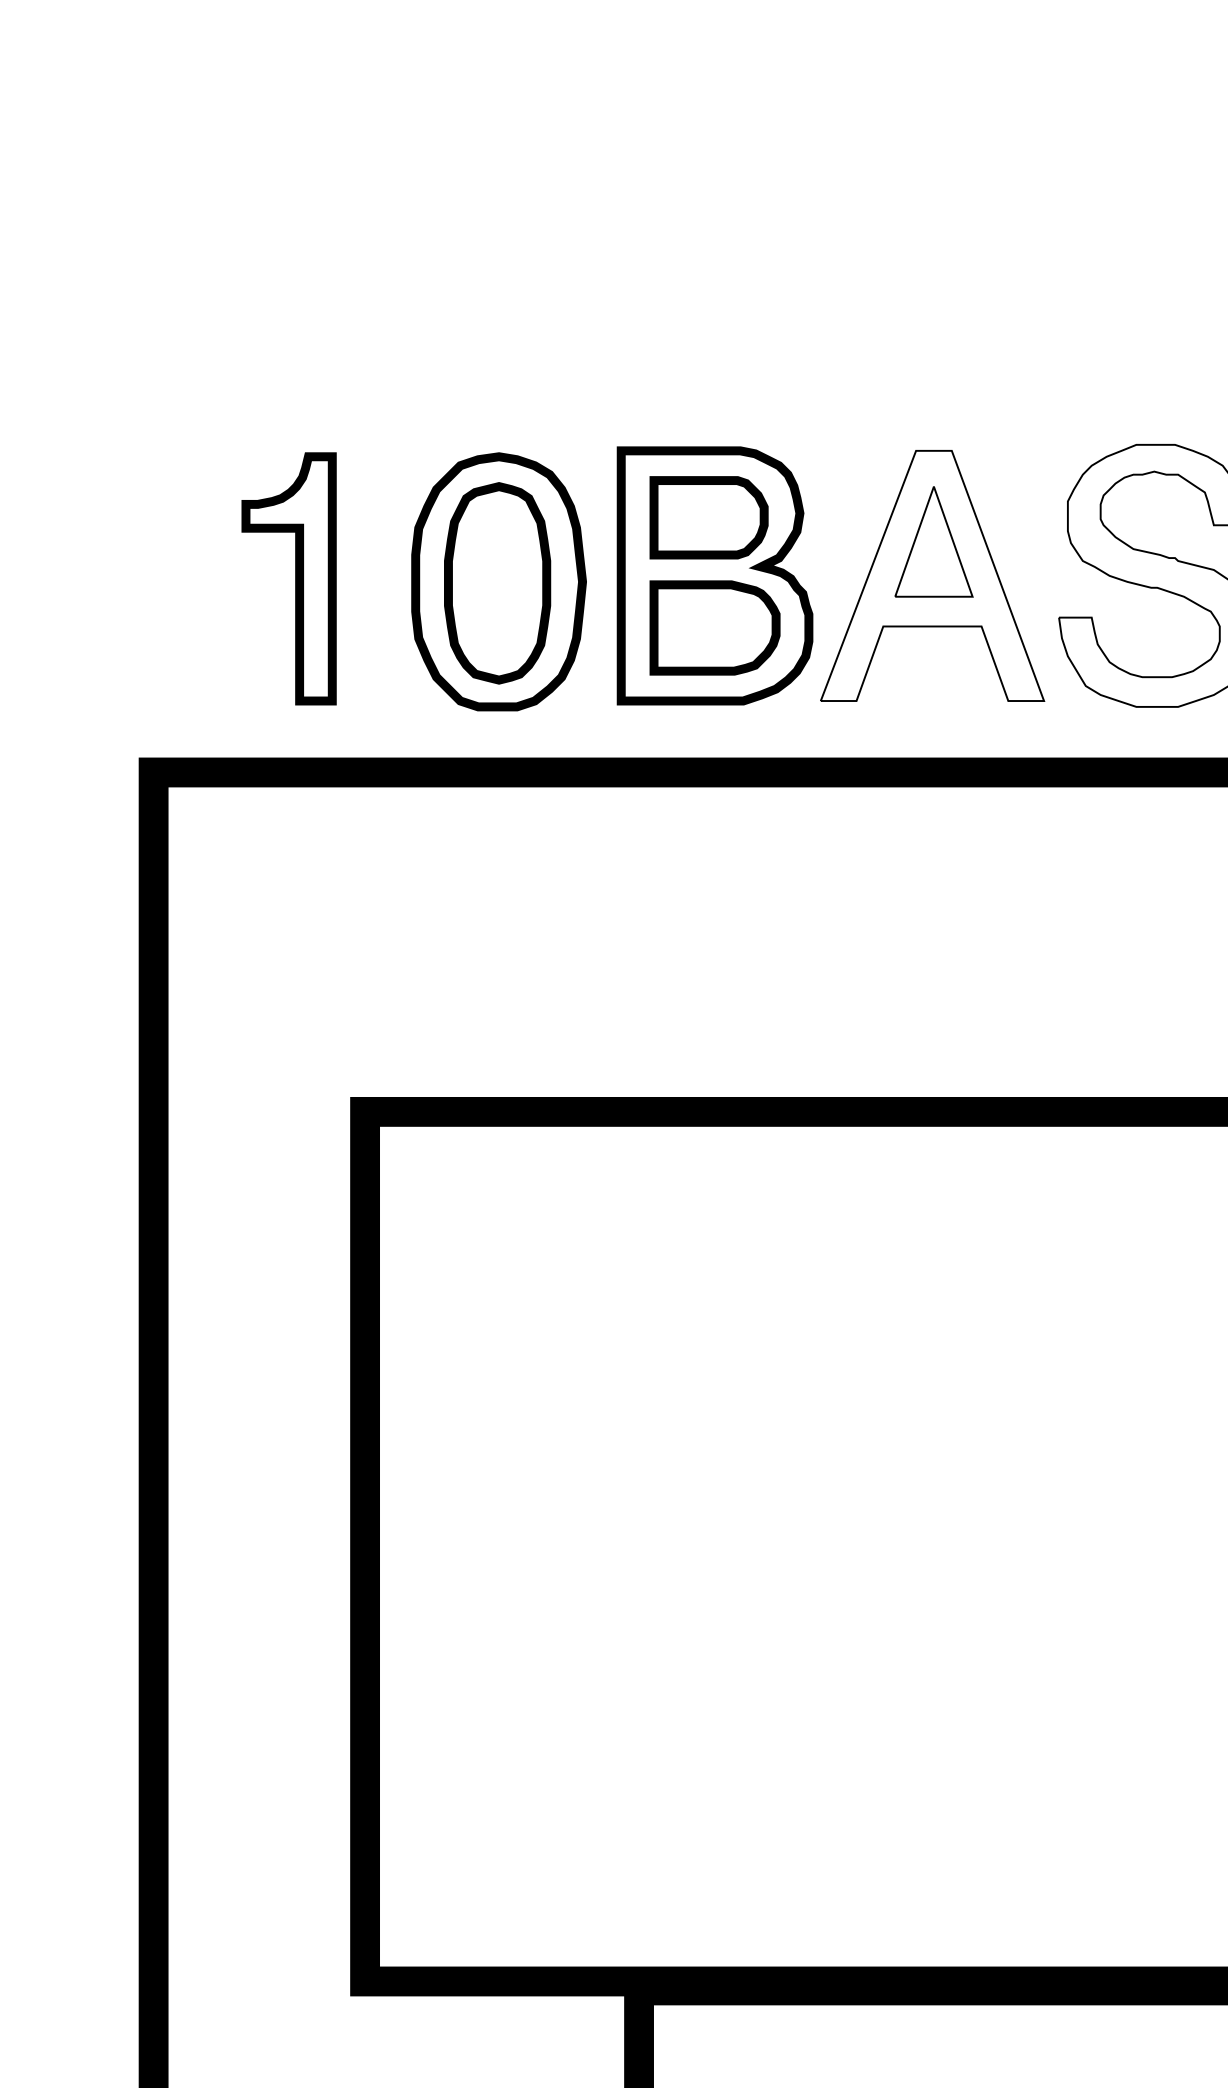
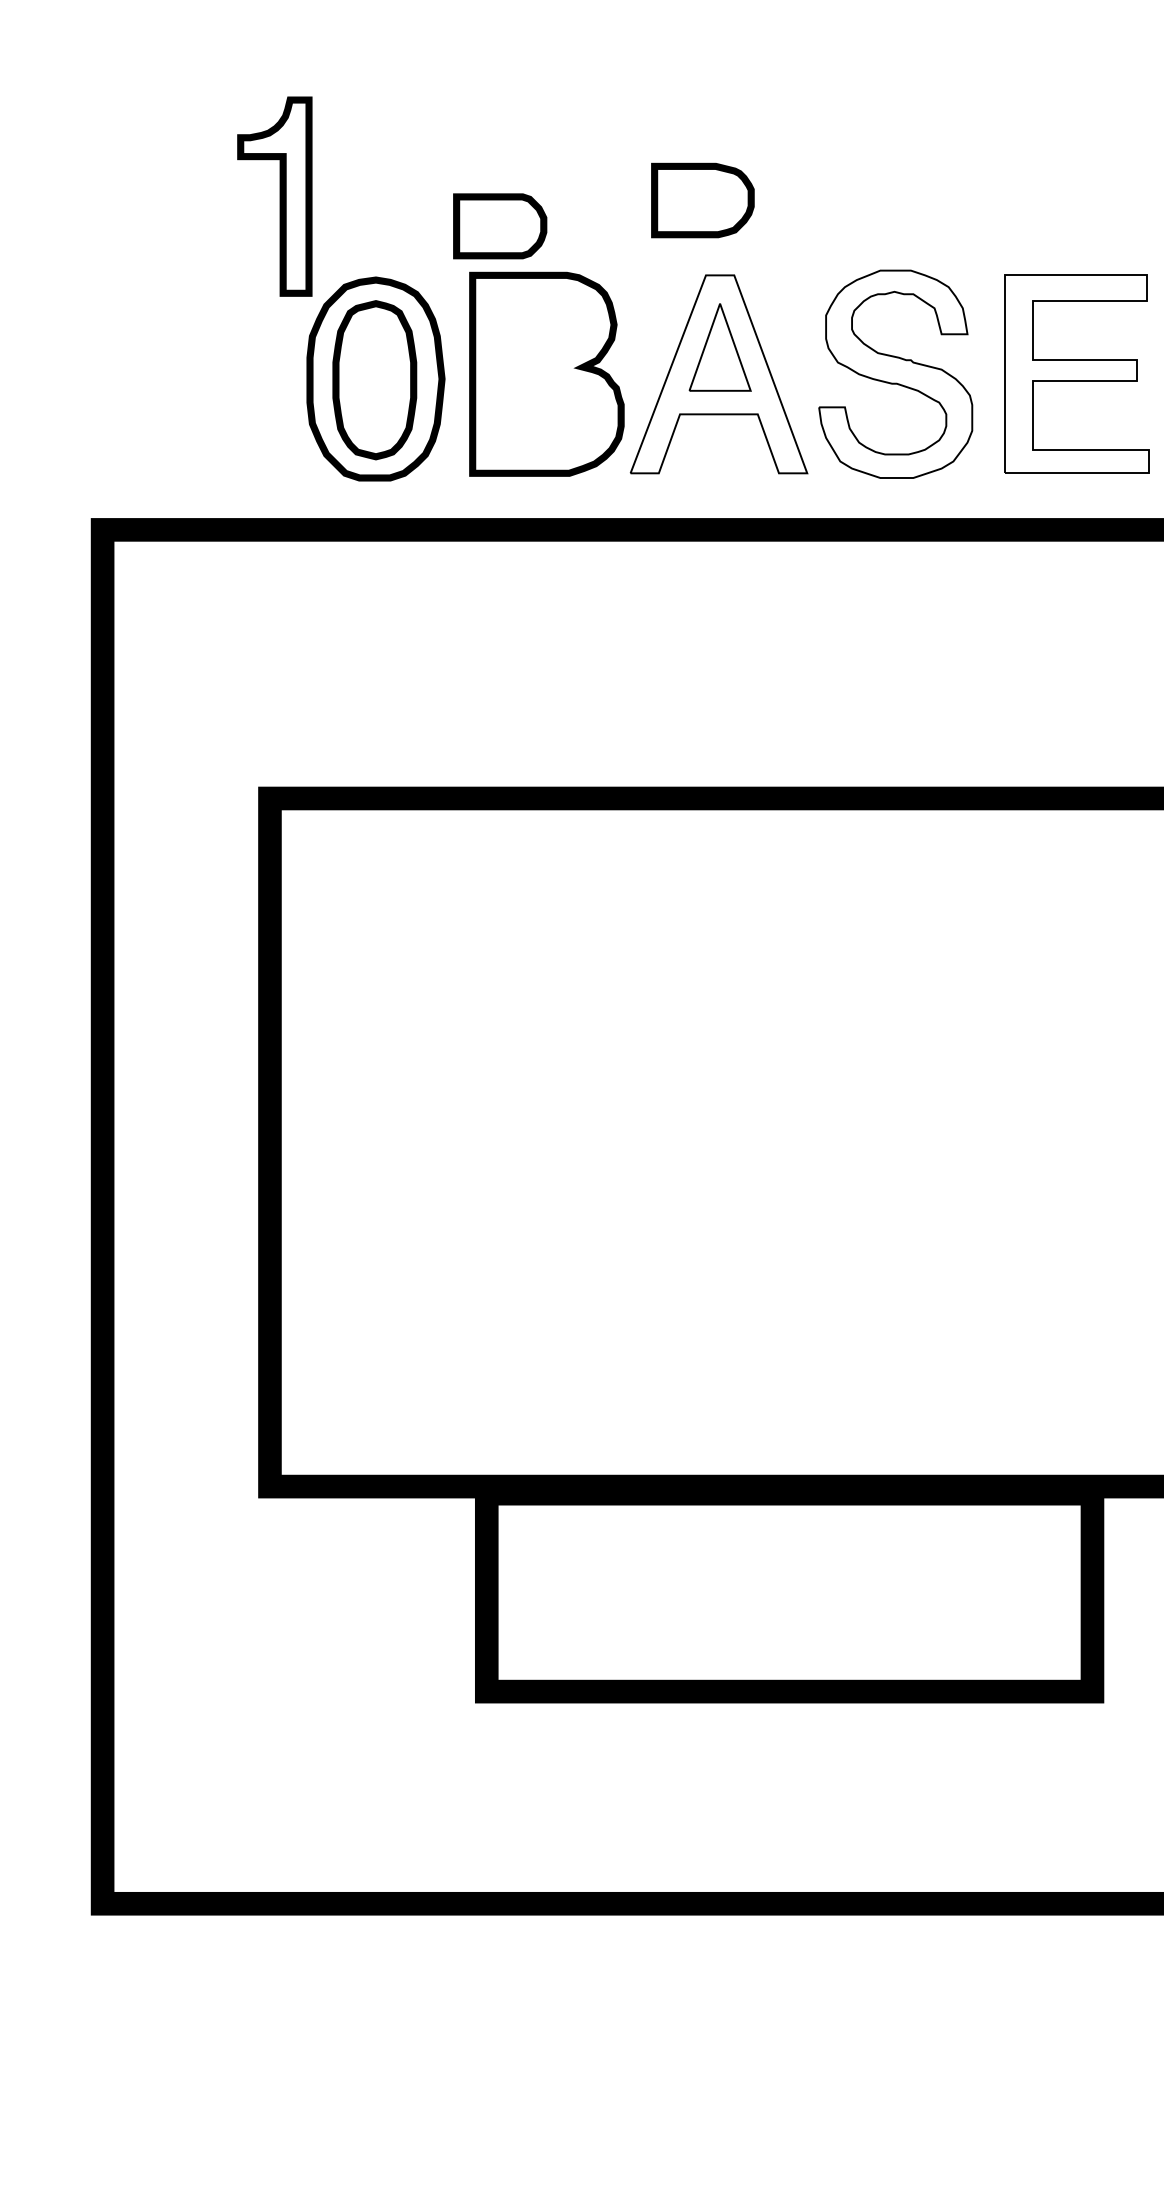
part: (709, 517) -> (500, 226), moved
part: (288, 578) -> (274, 196), moved
part: (714, 627) -> (702, 200), moved

